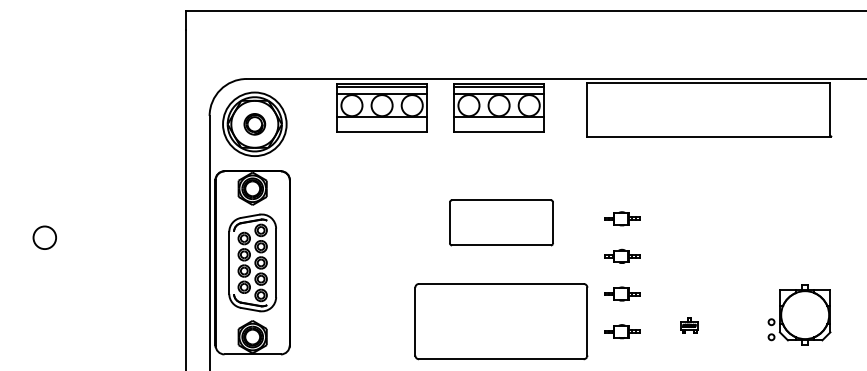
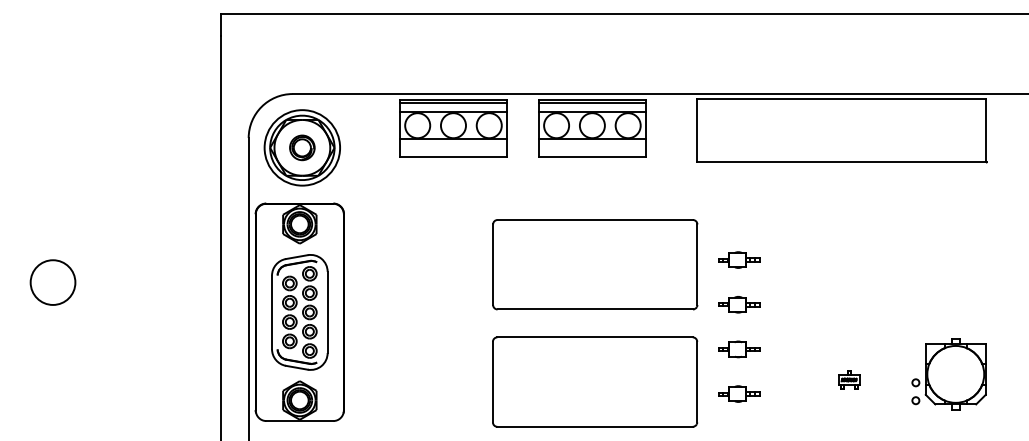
part: (501, 222) -> (595, 264), size x1.67
circle: (44, 237) -> (52, 282), size x1.67
part: (689, 325) -> (849, 379), moved

